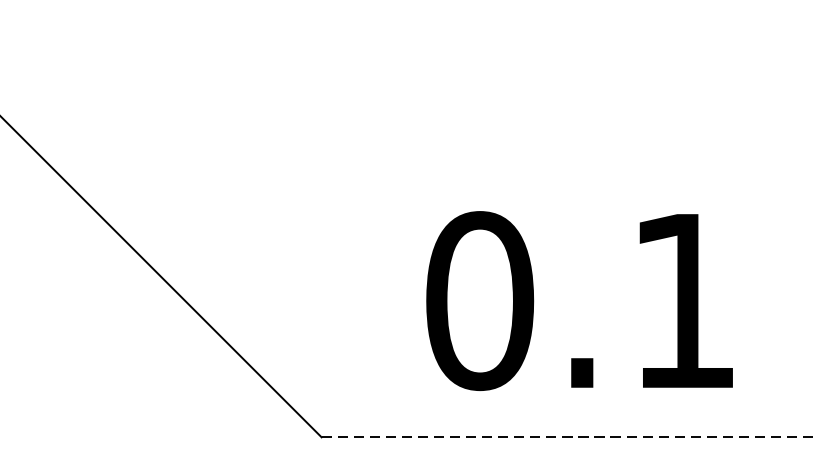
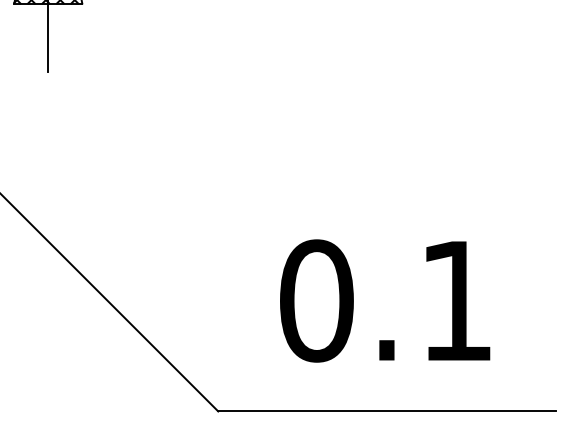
text: (580, 300) -> (385, 300), moved
line: (567, 437) -> (386, 411), dashed -> solid

